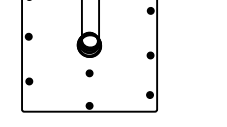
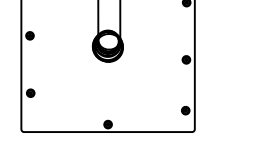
part: (89, 73) -> (108, 83), removed

